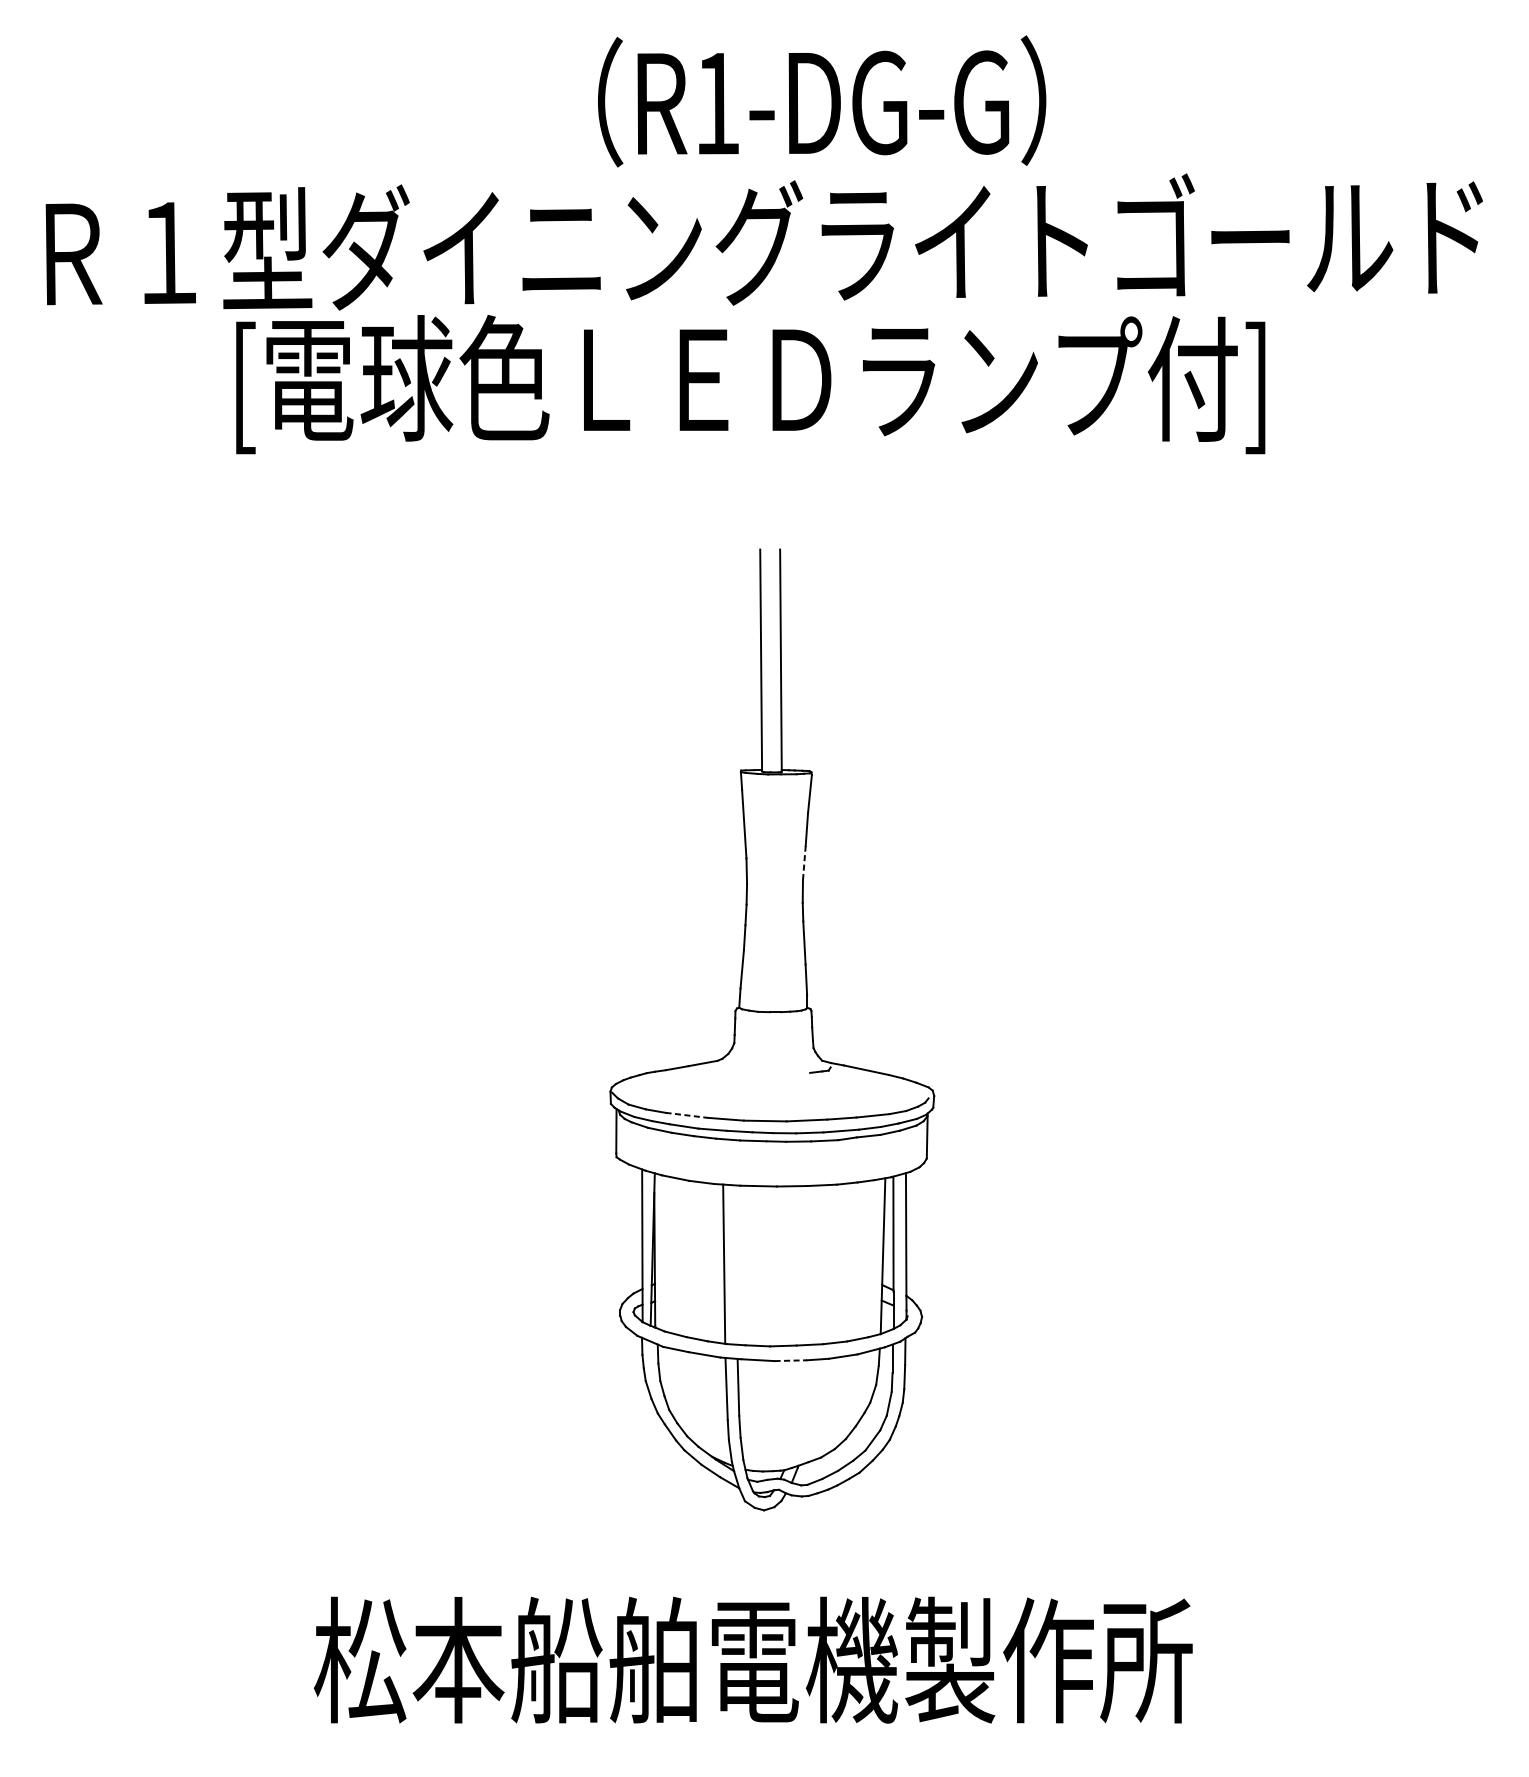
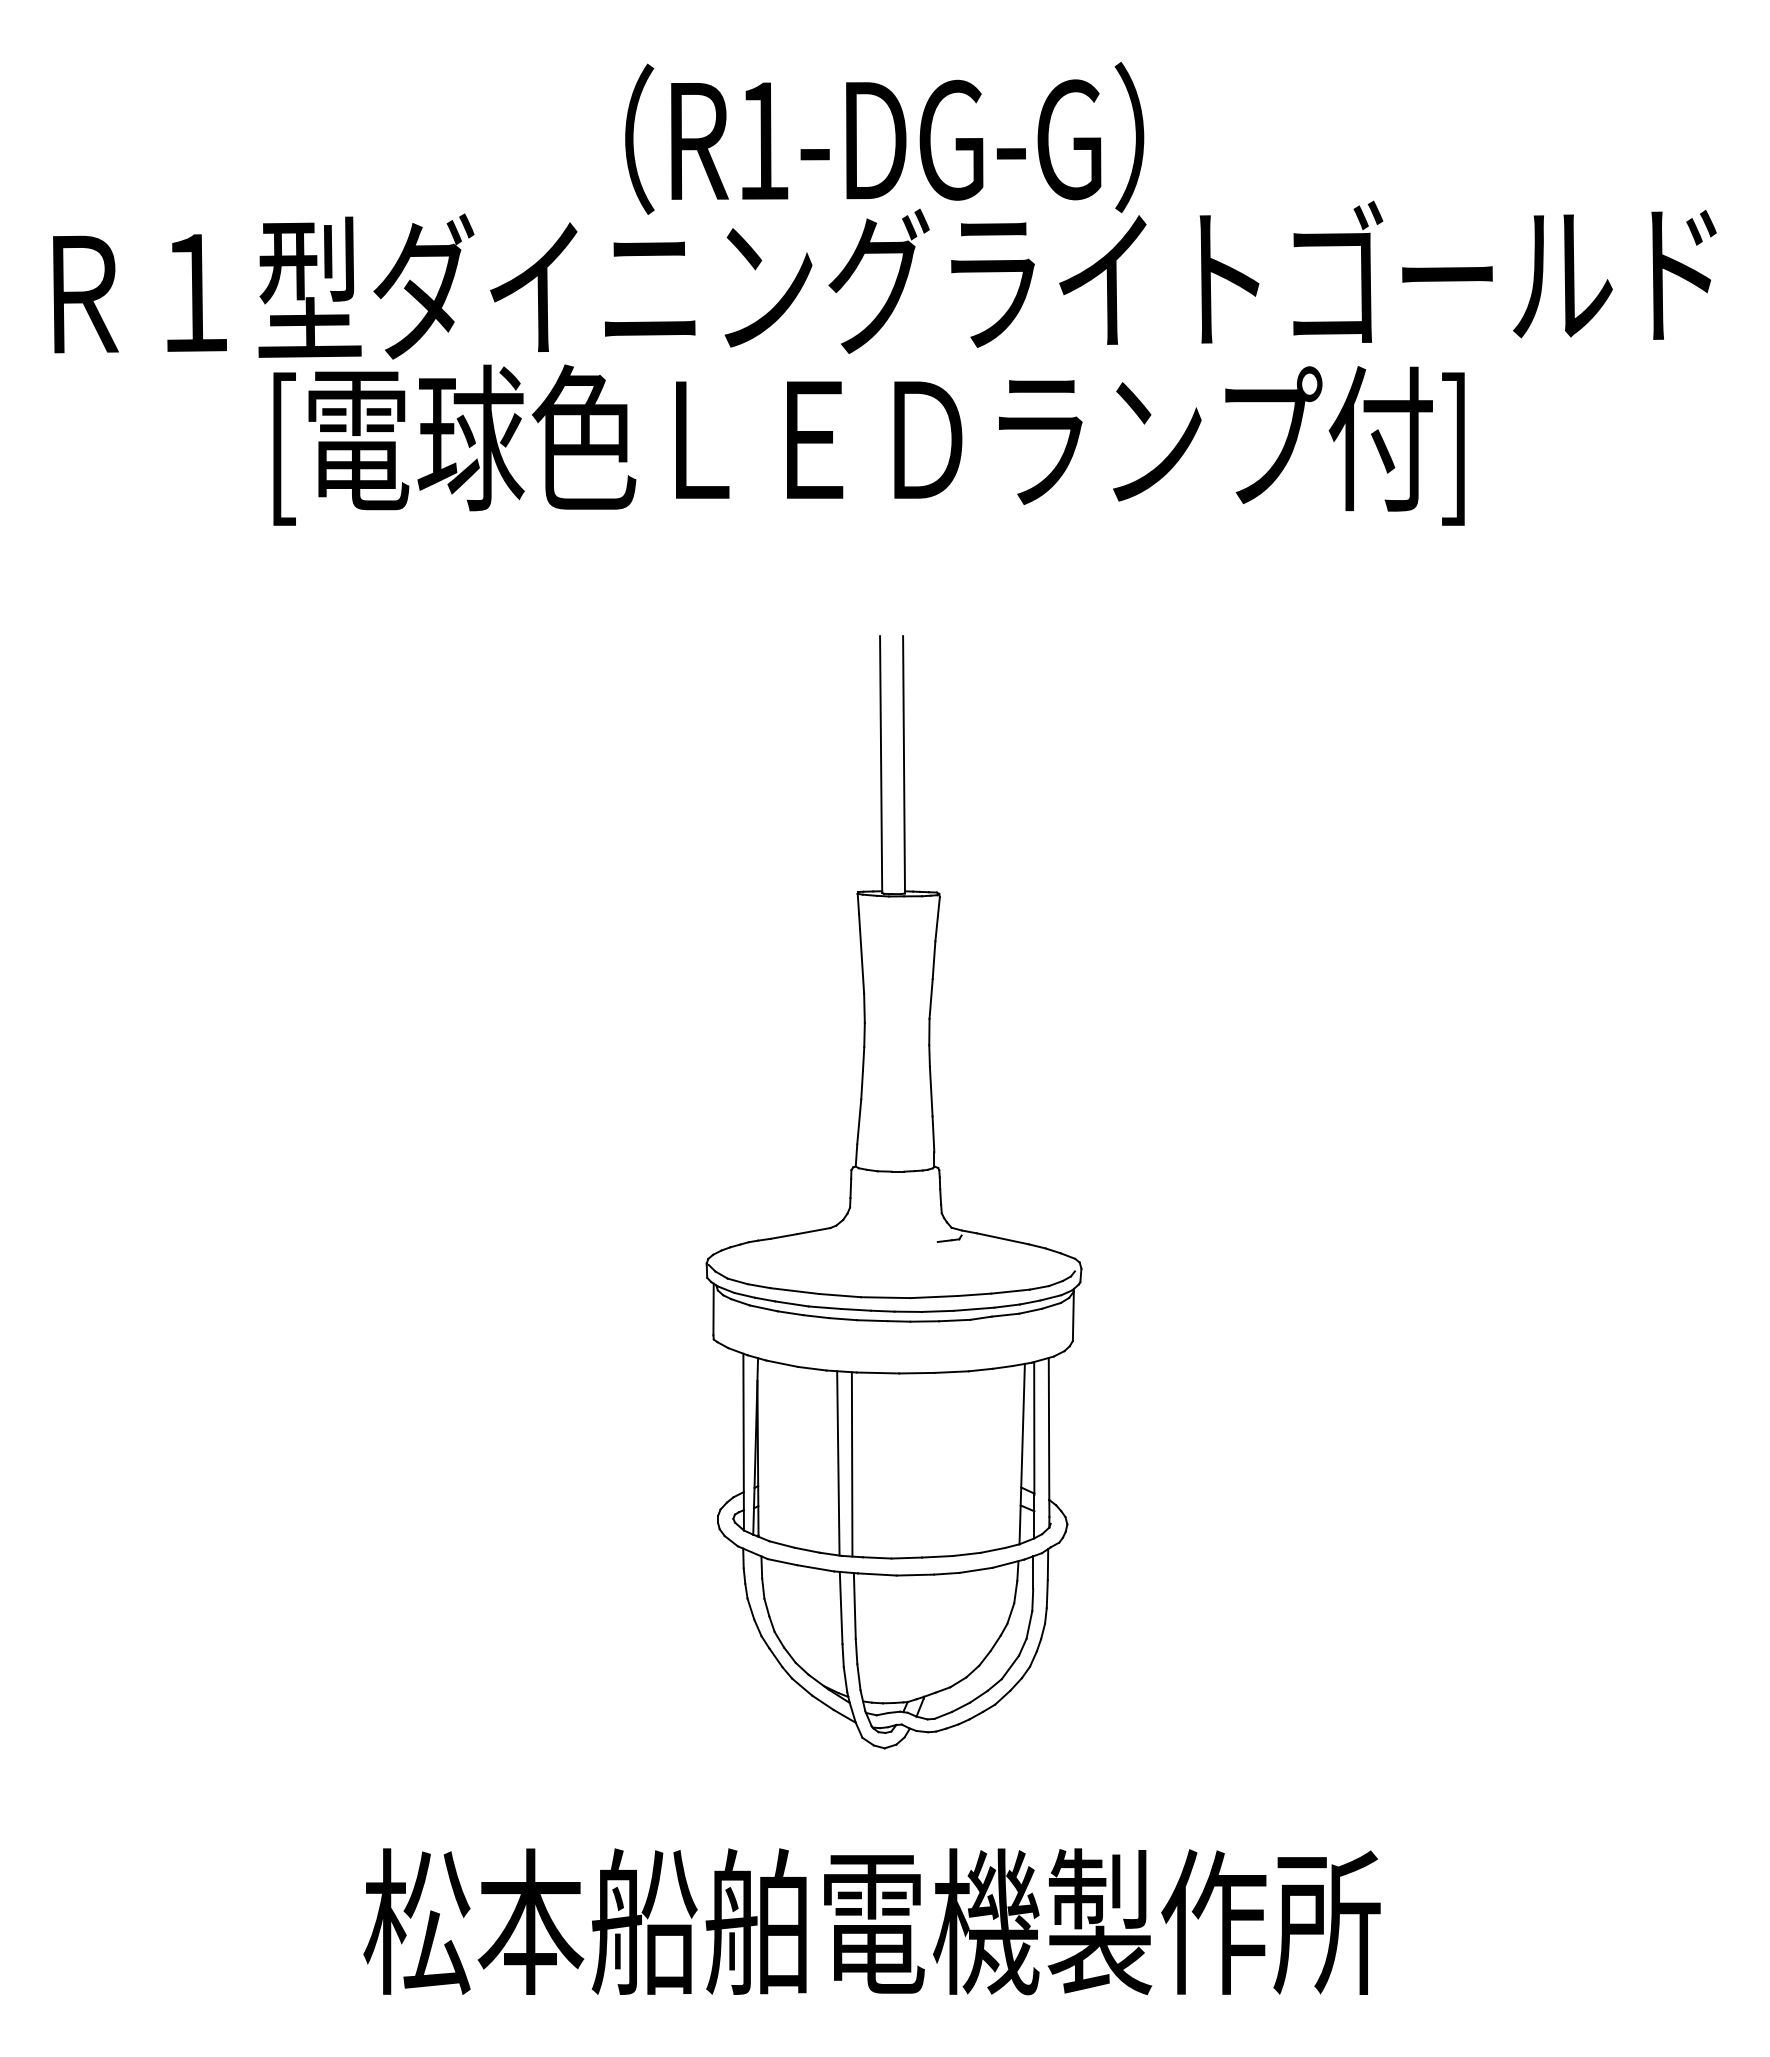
text: (821, 101) -> (884, 138), moved
line: (804, 863) -> (931, 999), dashed -> solid
line: (686, 1115) -> (794, 1291), dashed -> solid
line: (735, 1265) -> (851, 1464), added
line: (790, 1361) -> (915, 1575), dashed -> solid

